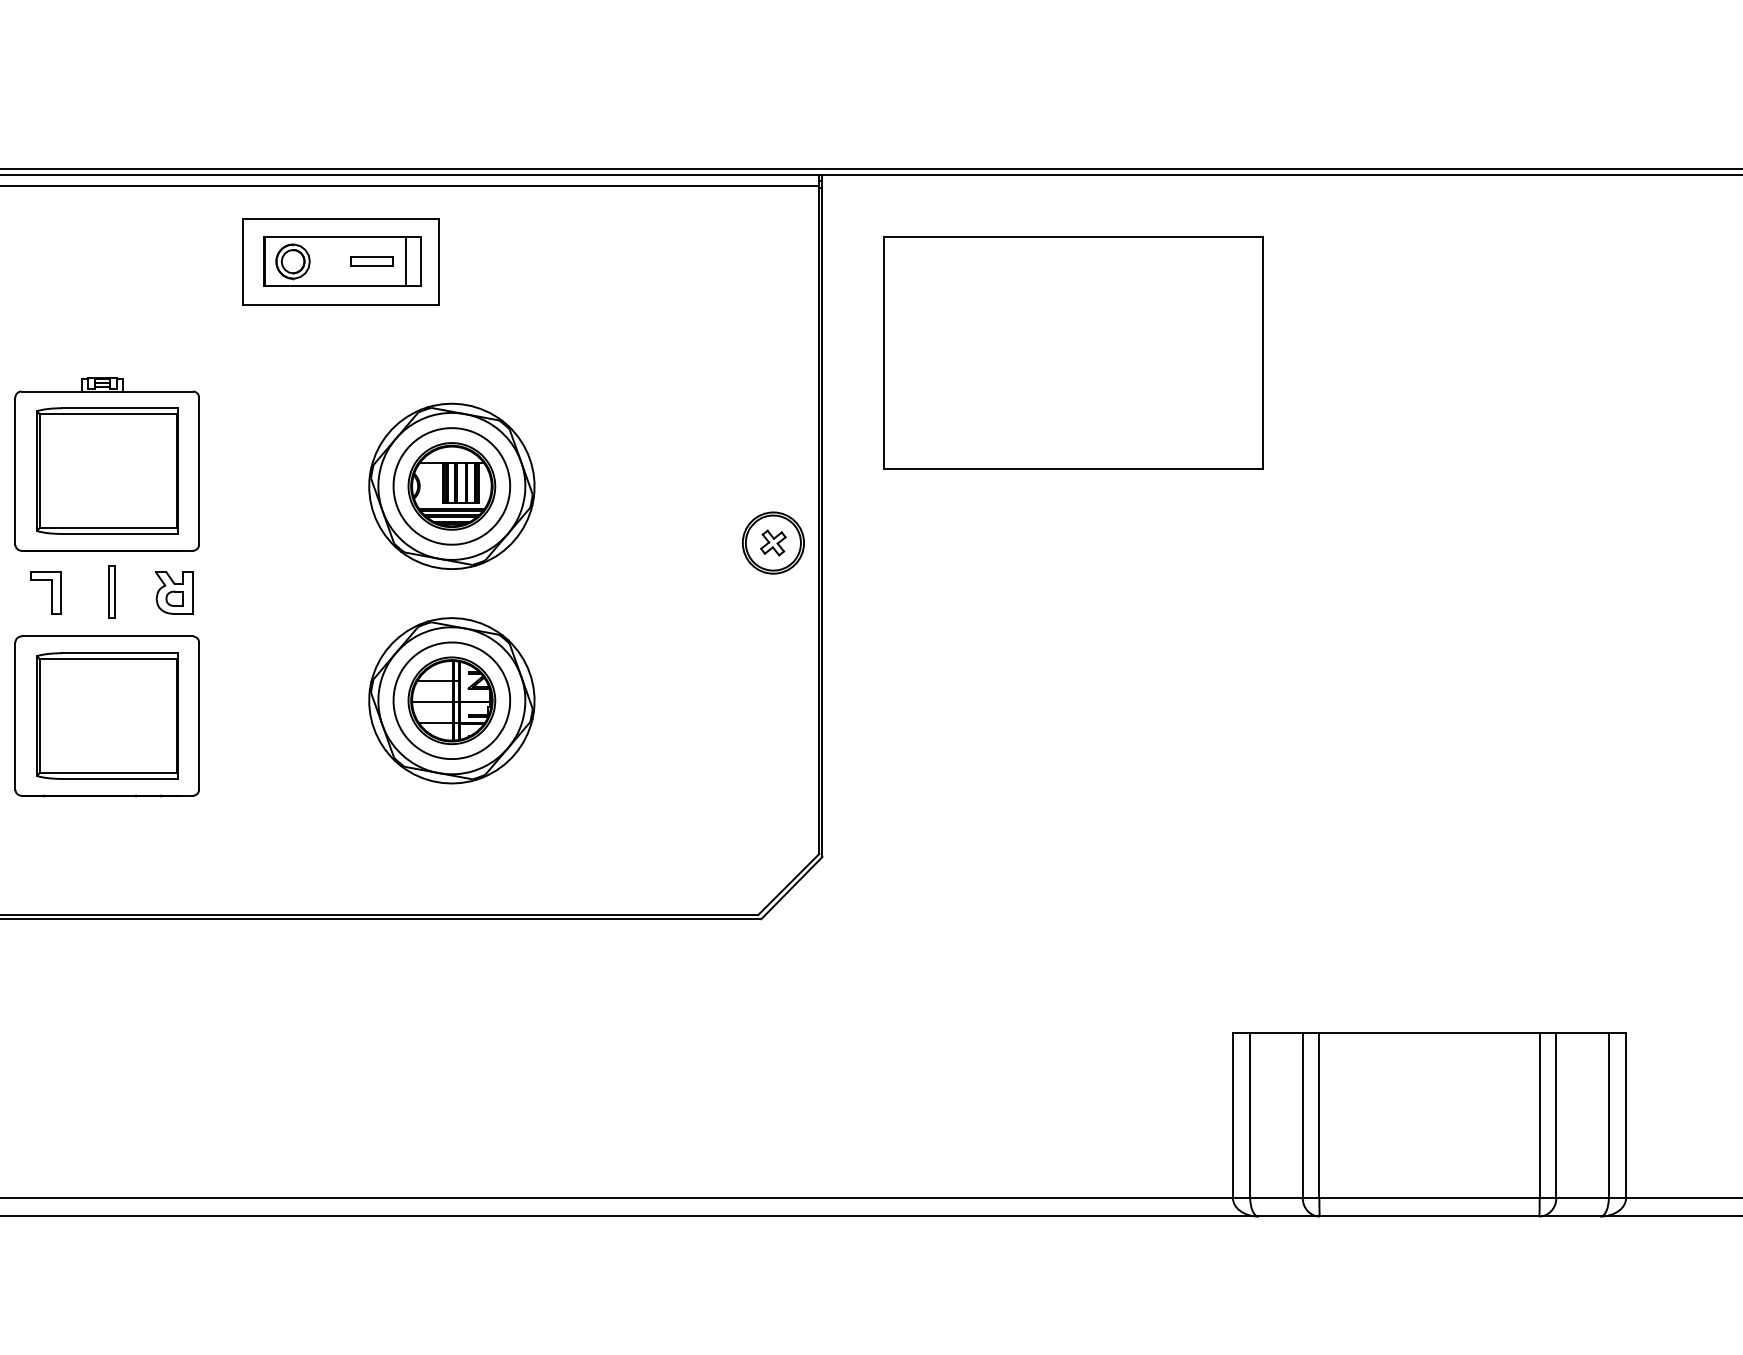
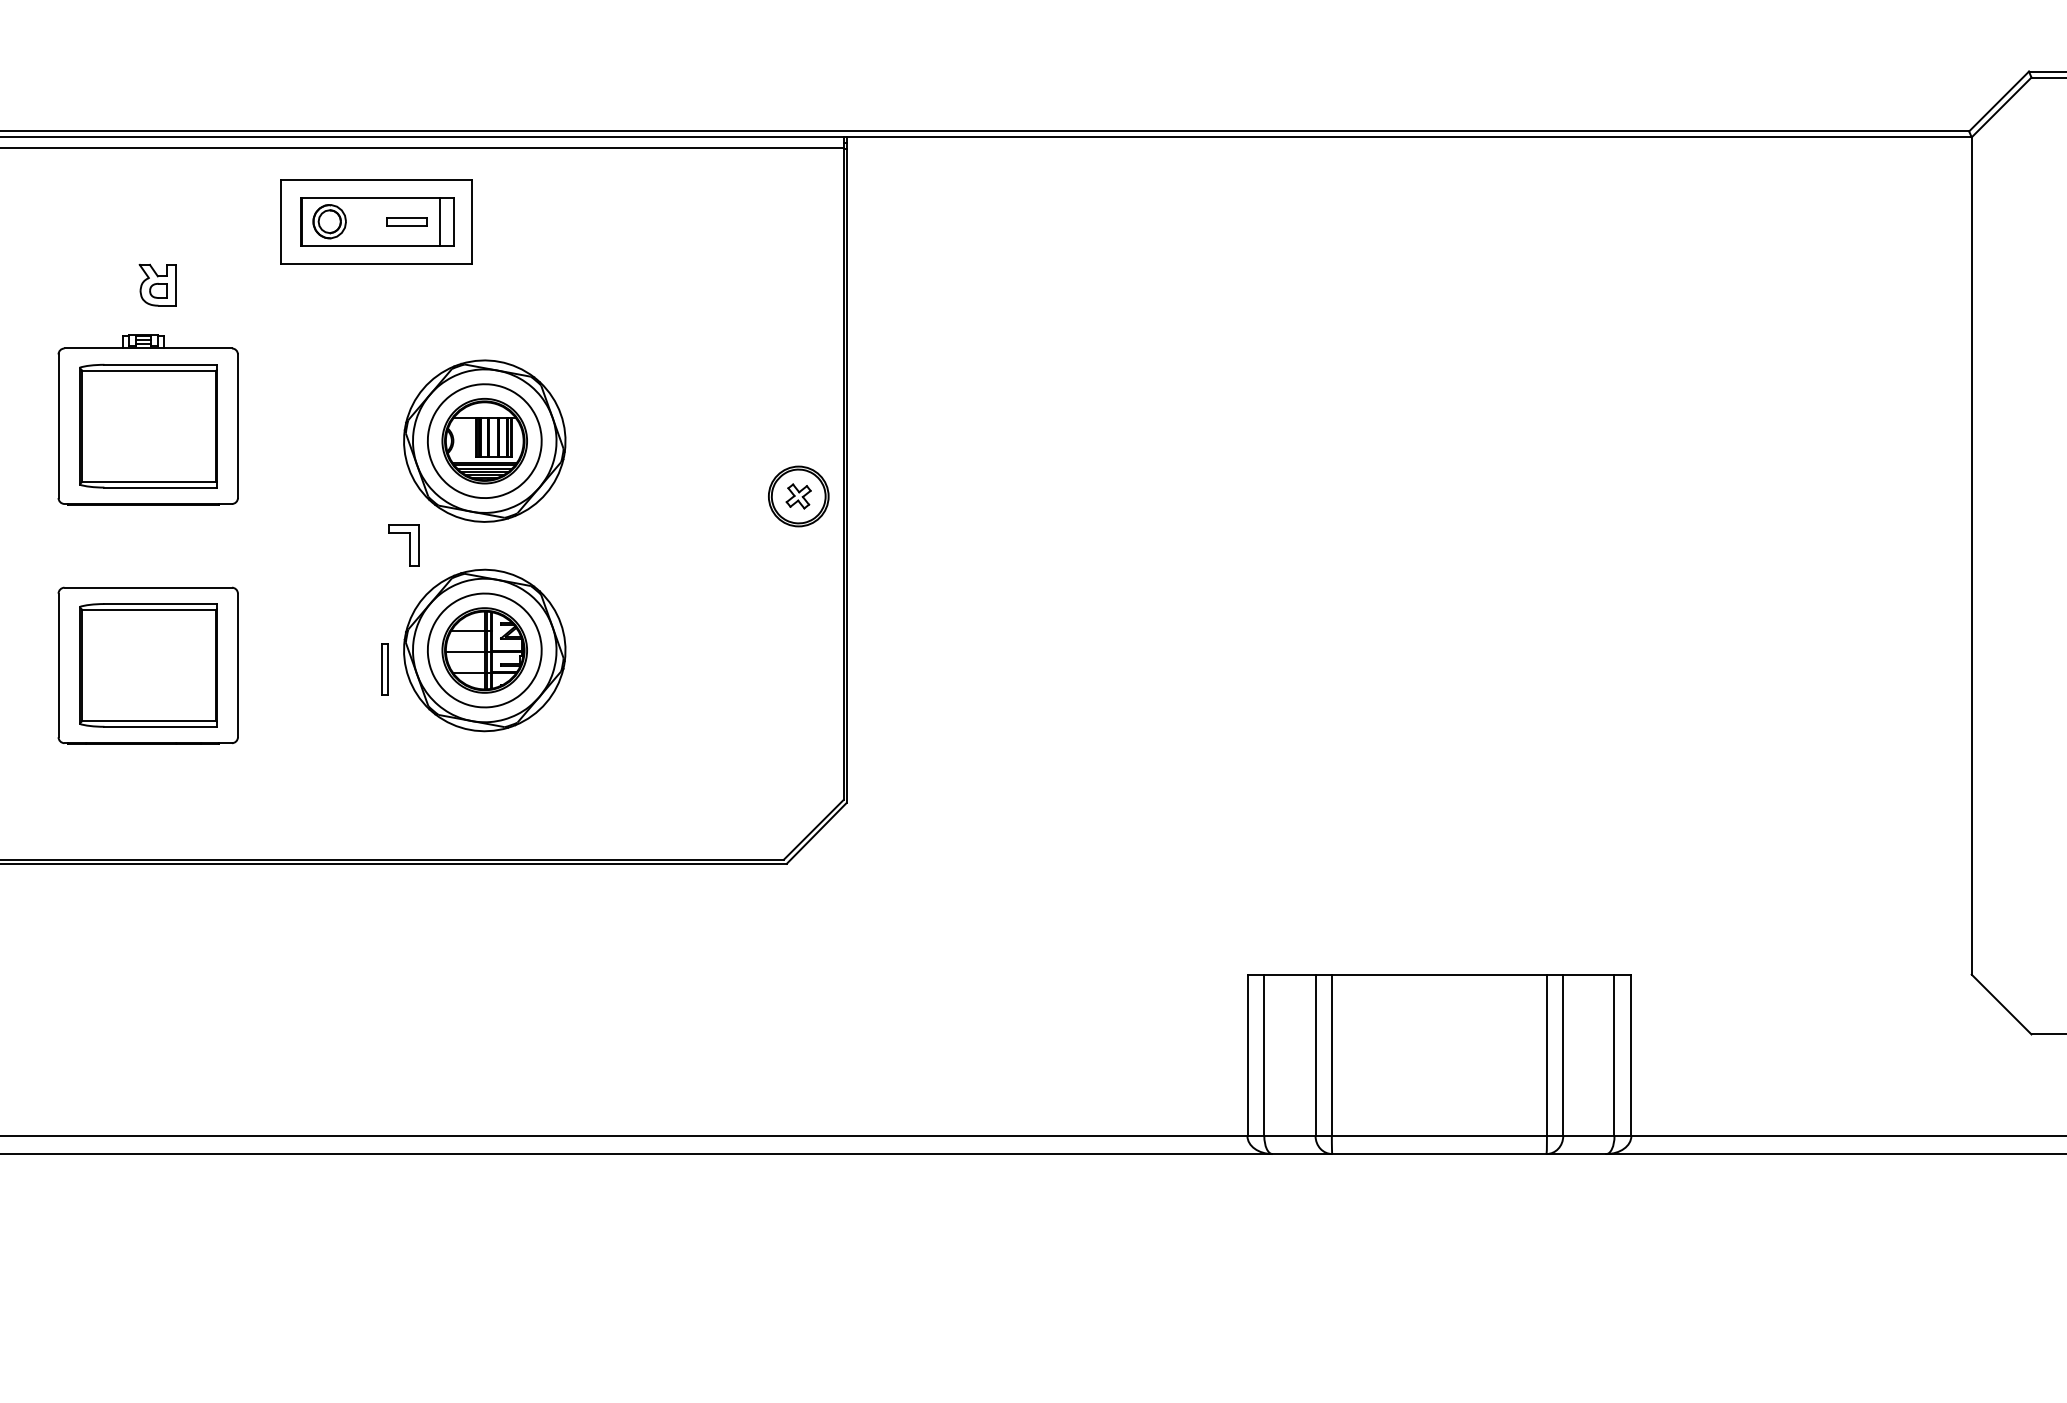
part: (1073, 352) -> (1091, 310), removed
part: (111, 592) -> (384, 669), moved
part: (174, 592) -> (157, 284), moved
part: (45, 593) -> (403, 545), moved

